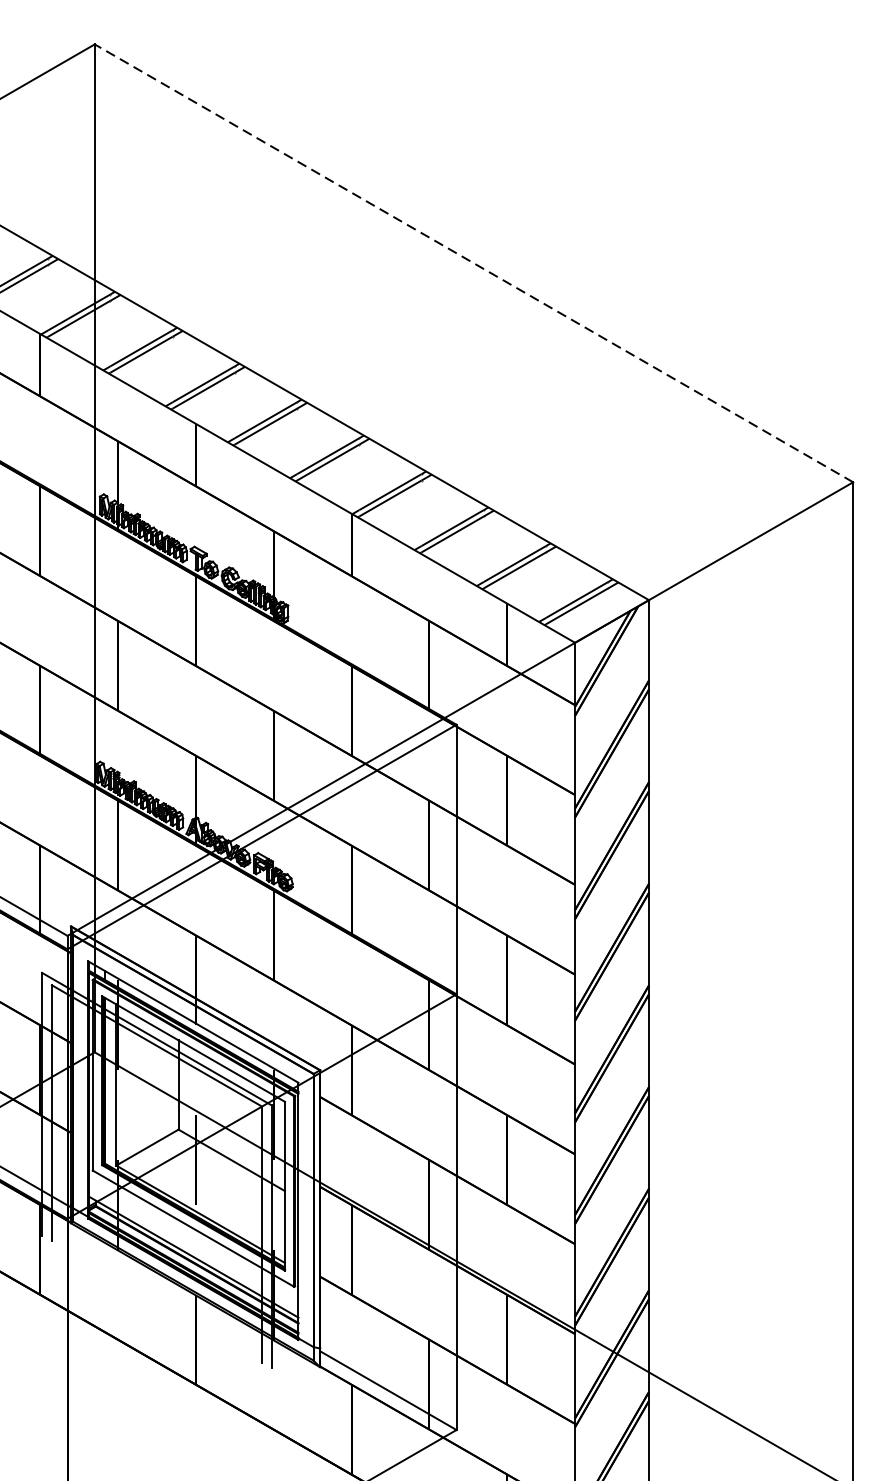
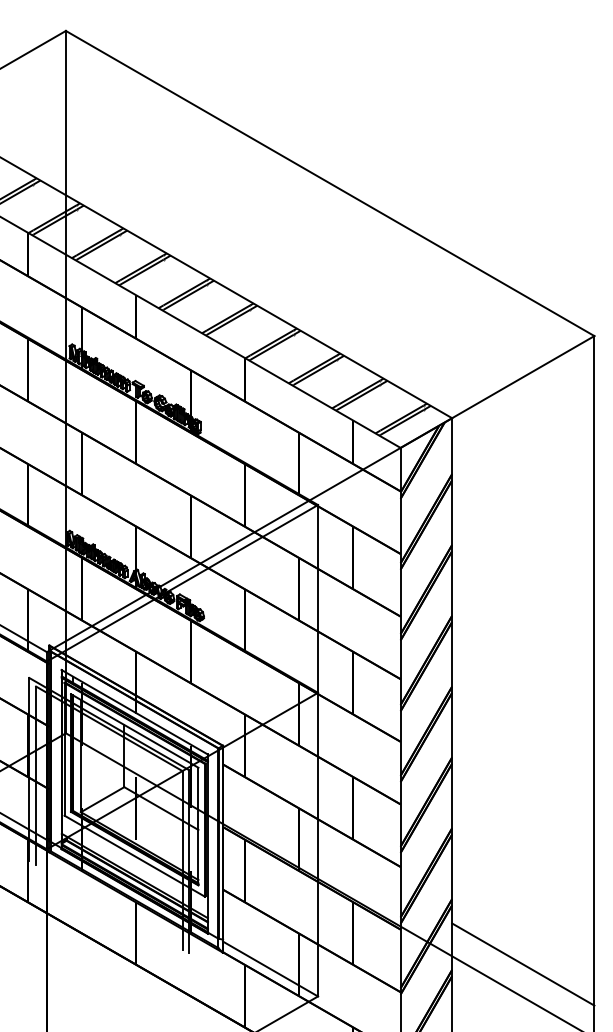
line: (473, 263) -> (329, 183), dashed -> solid
line: (751, 1384) -> (523, 964), added

